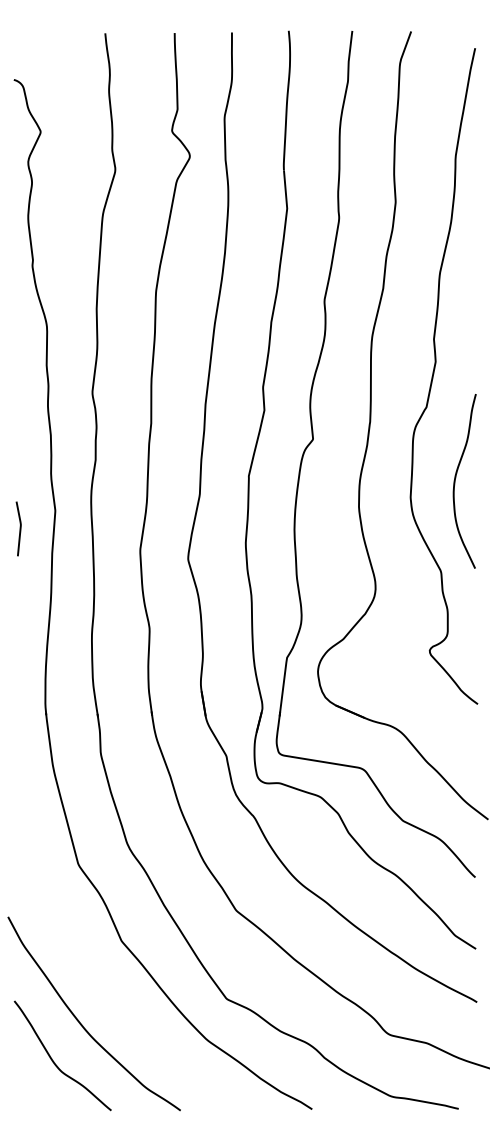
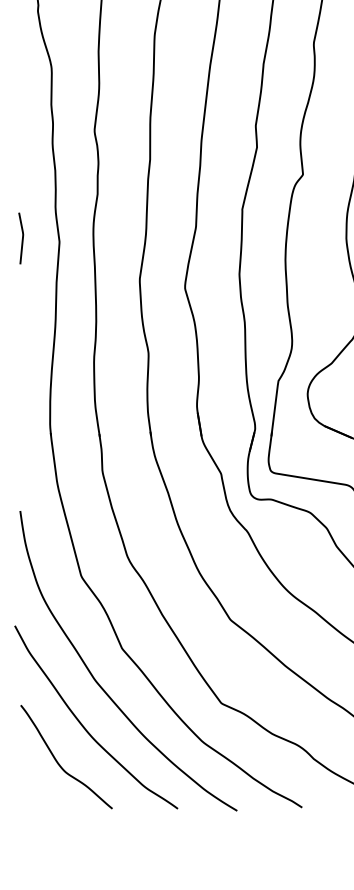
curve: (19, 528) -> (21, 238), moved
curve: (100, 981) -> (102, 686), added

